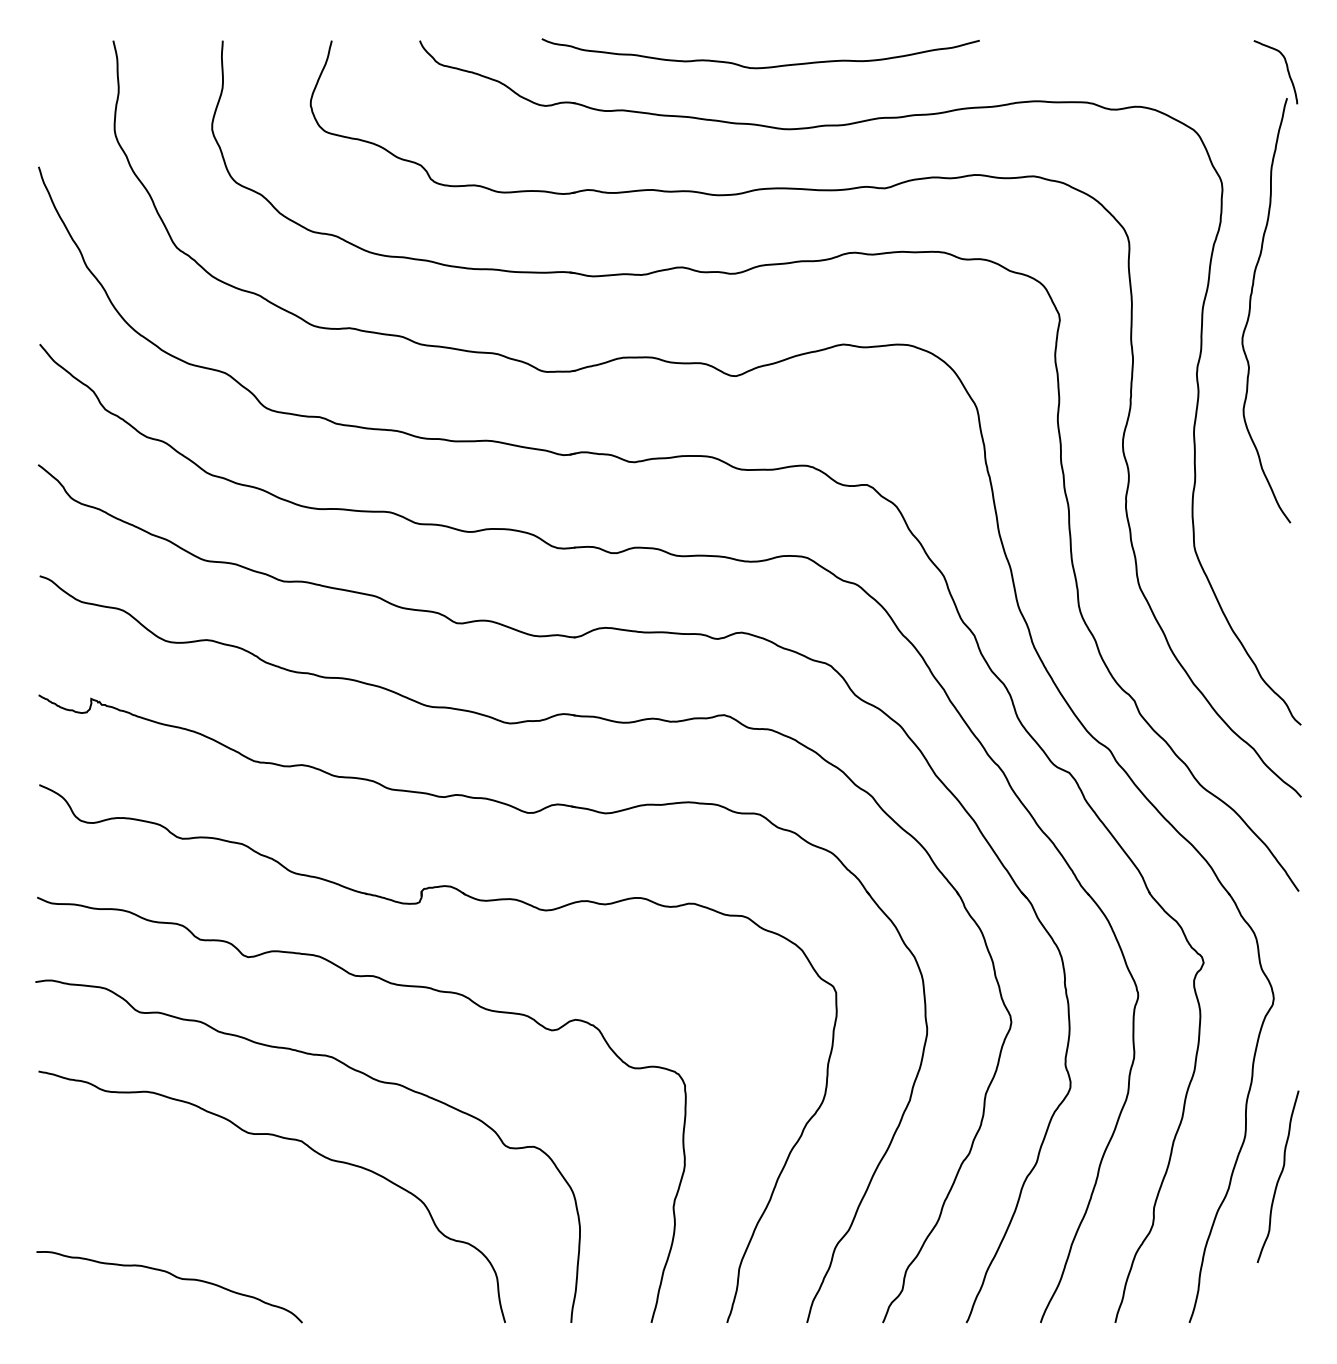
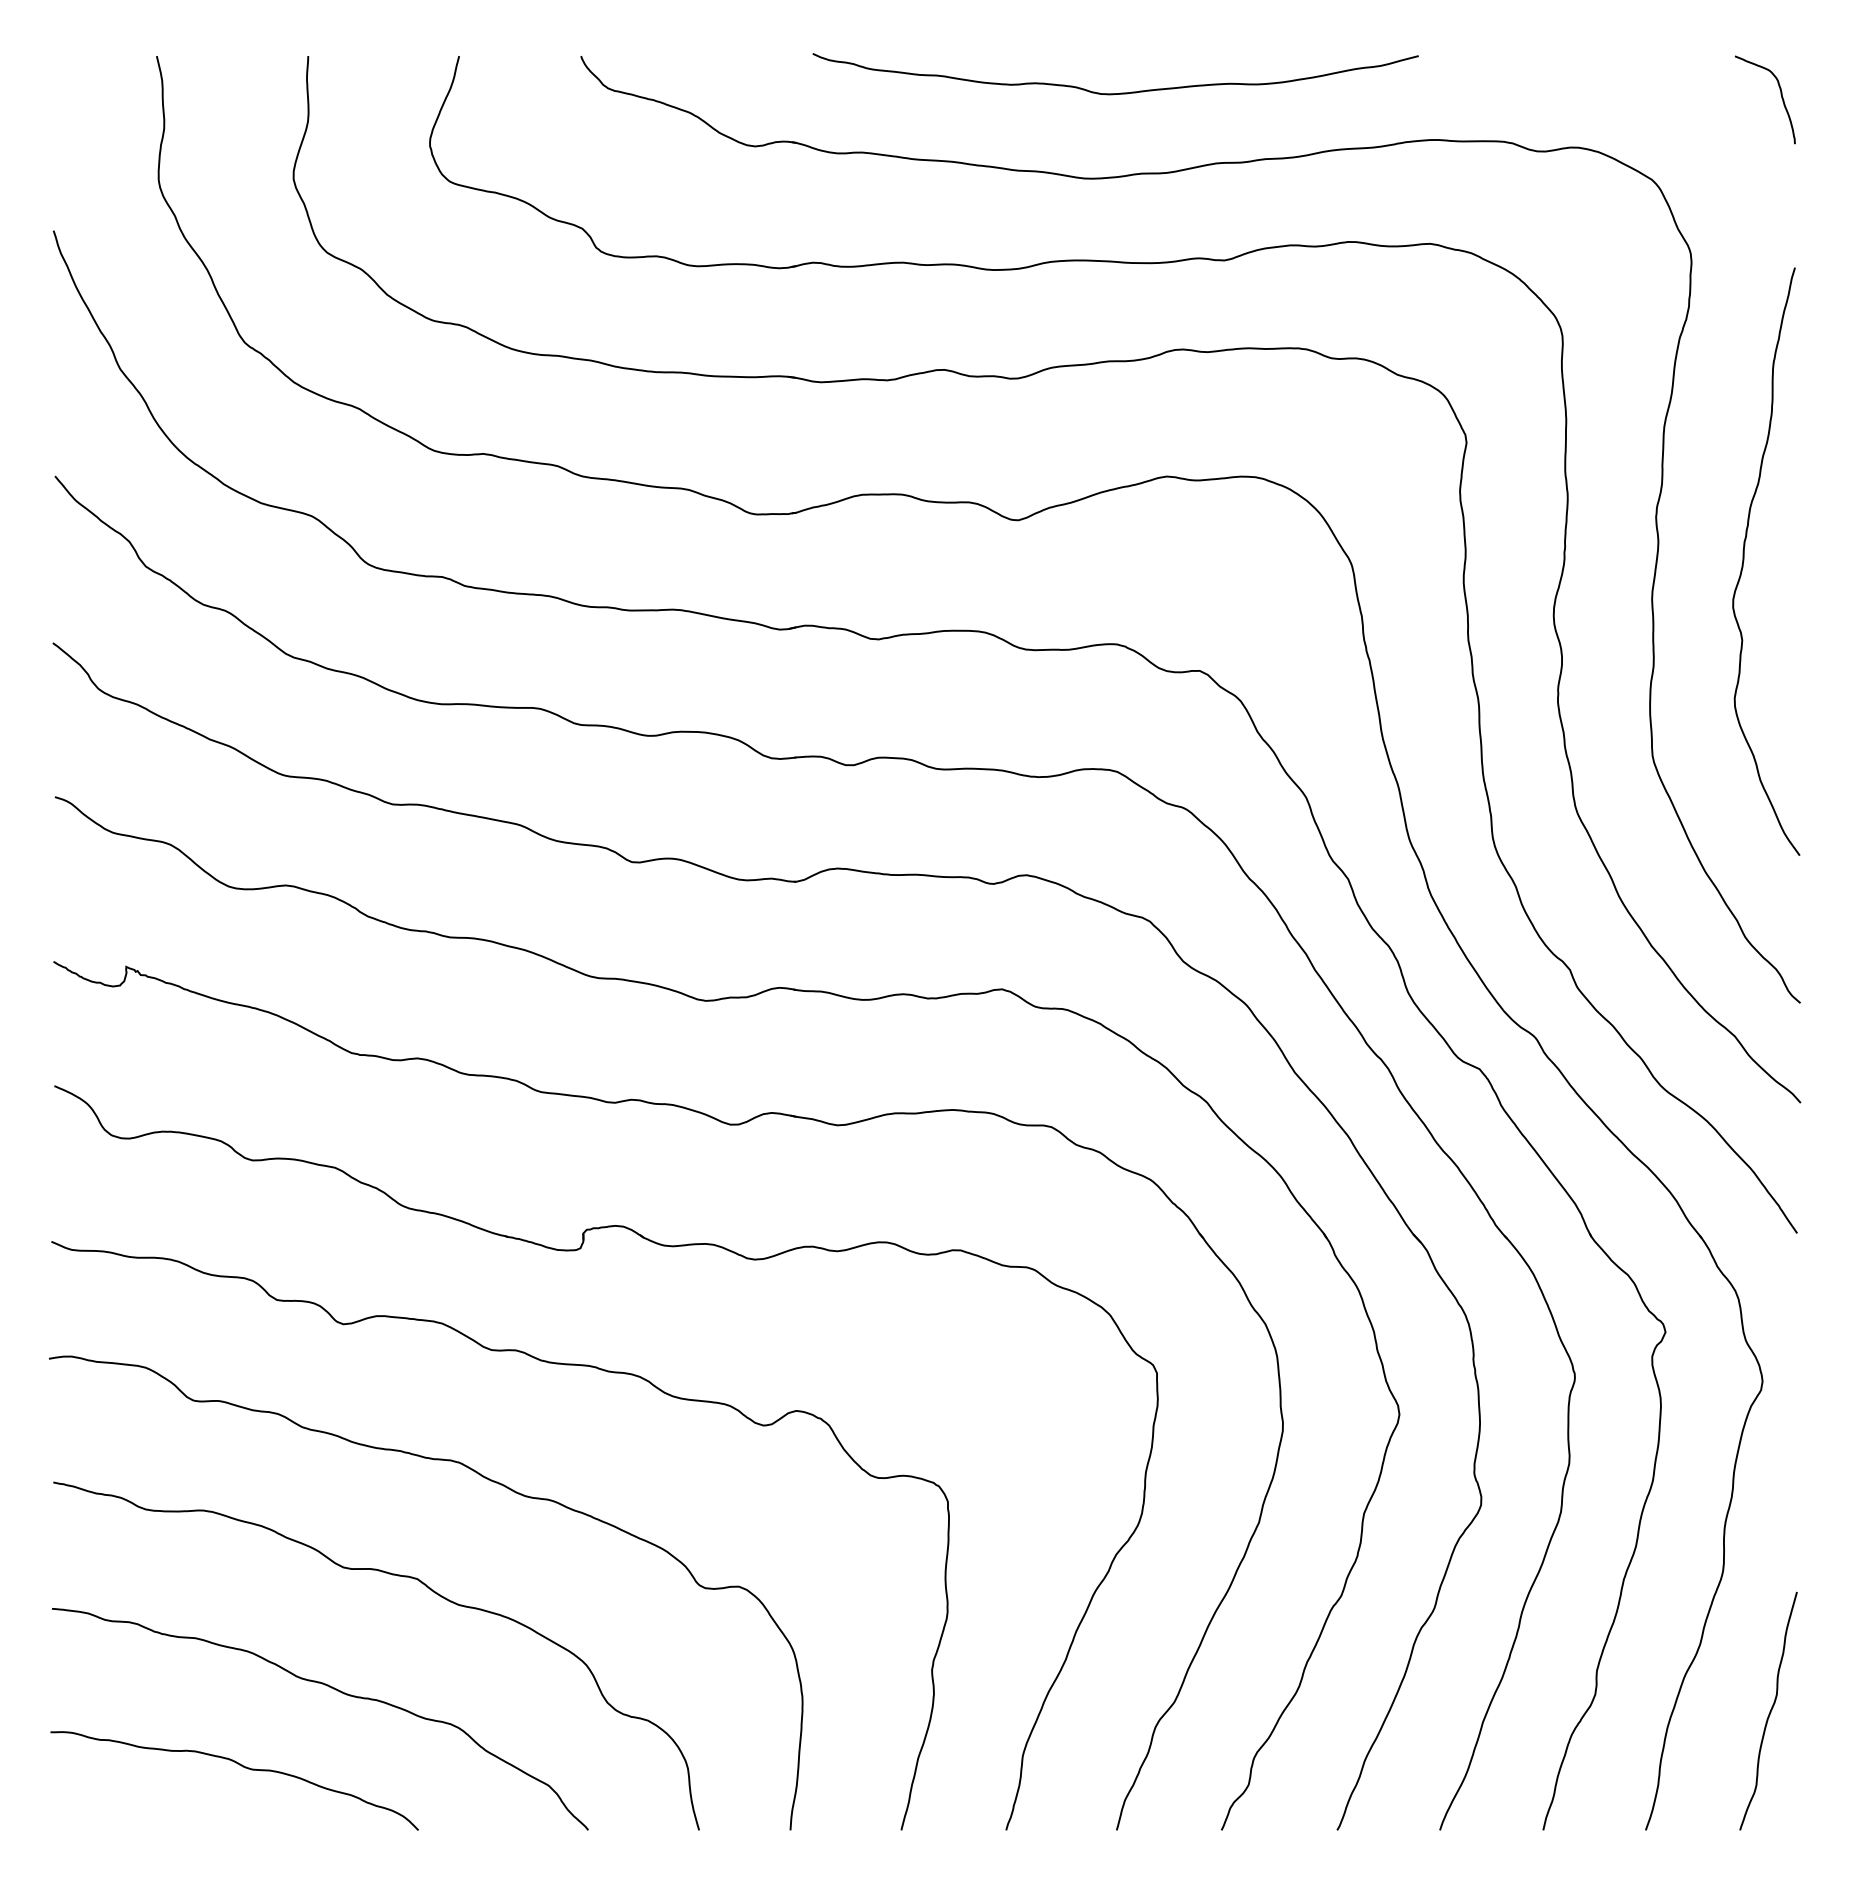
curve: (764, 66) -> (1120, 92), moved
curve: (1250, 310) -> (1744, 561), moved
curve: (1278, 1177) -> (1769, 1711), moved
curve: (242, 1221) -> (335, 1690), added

